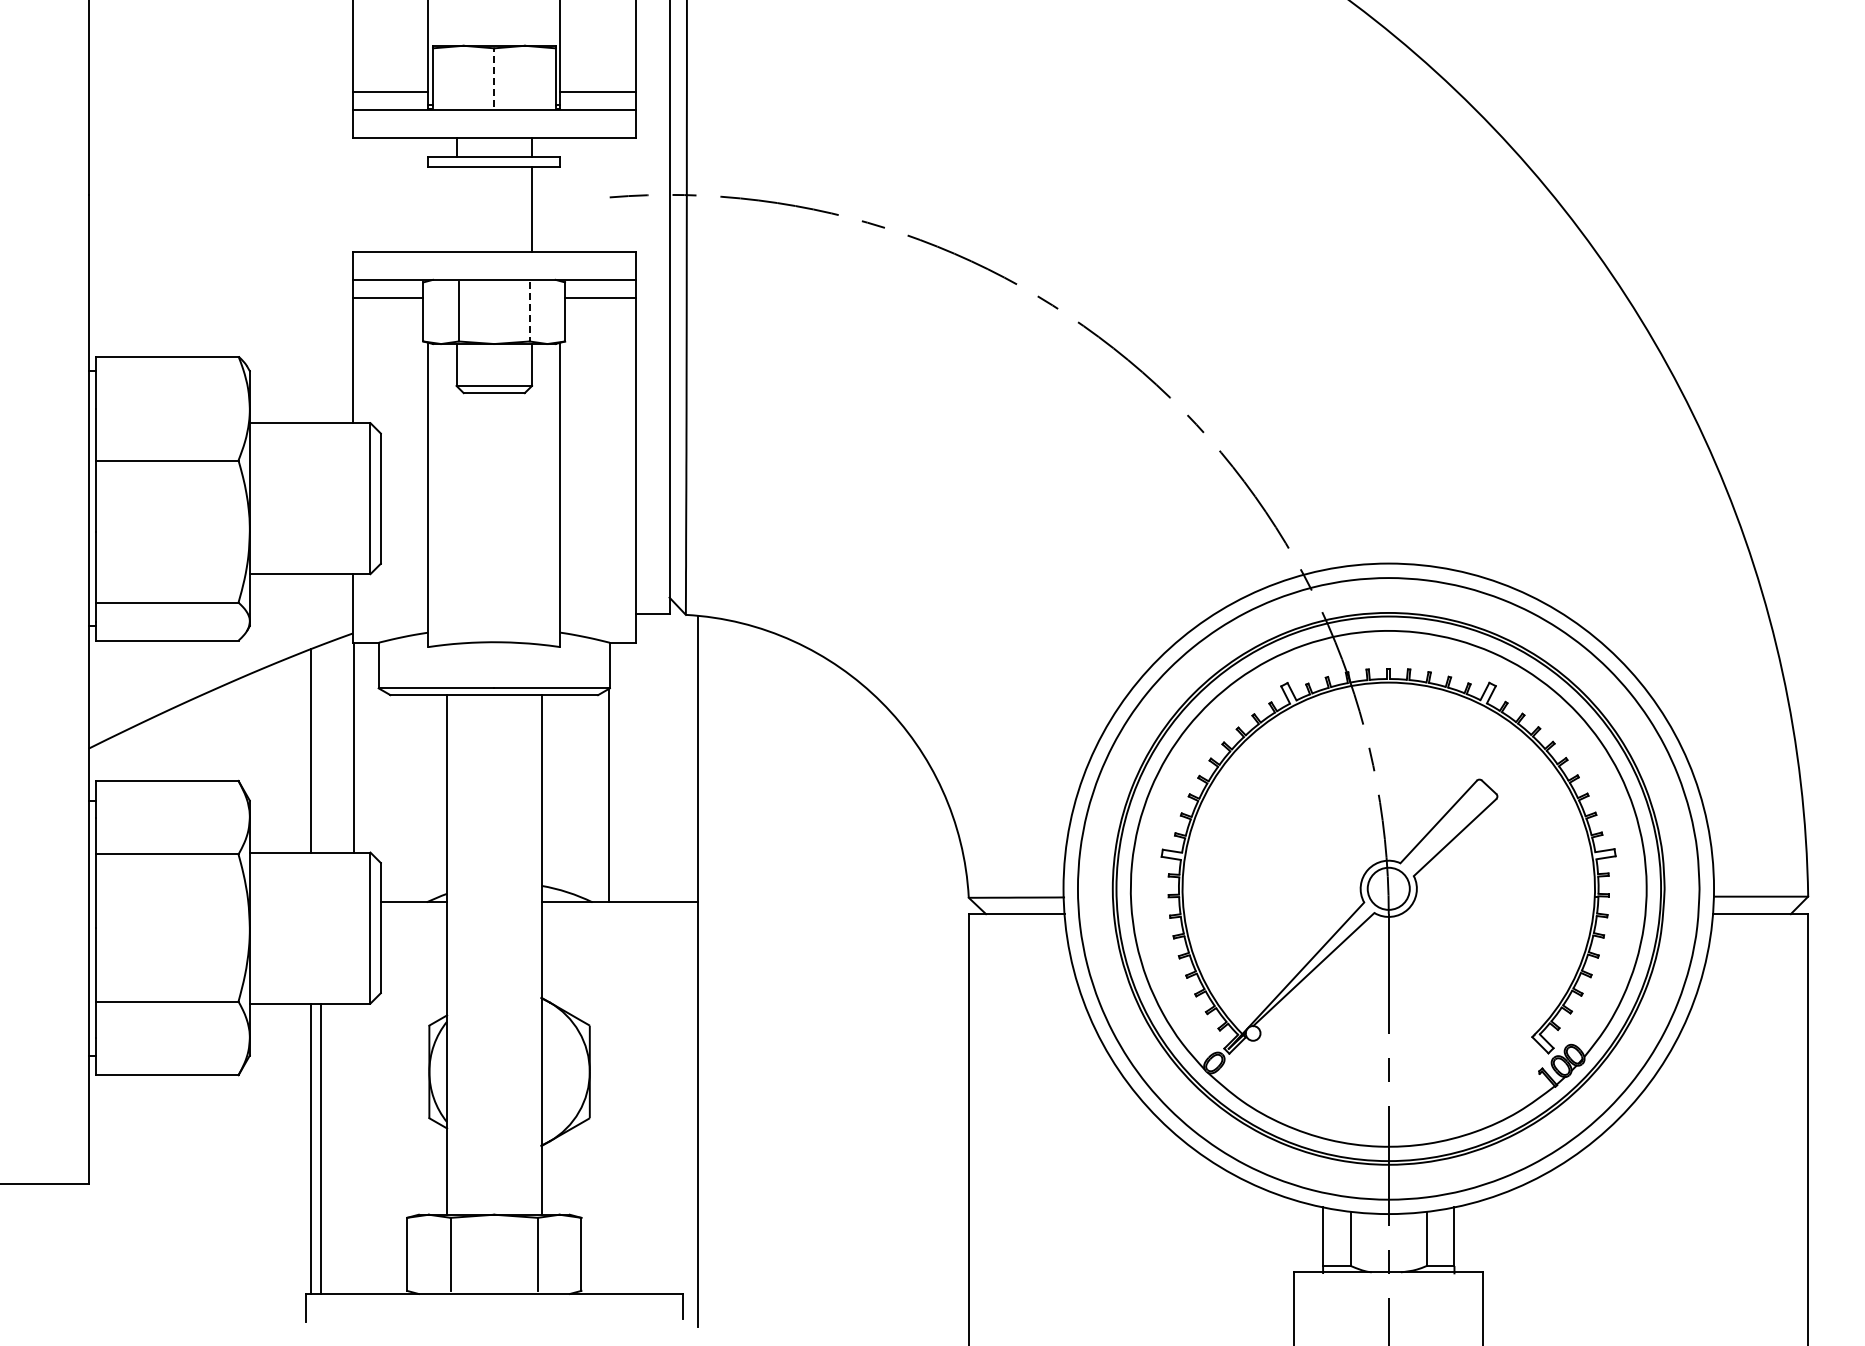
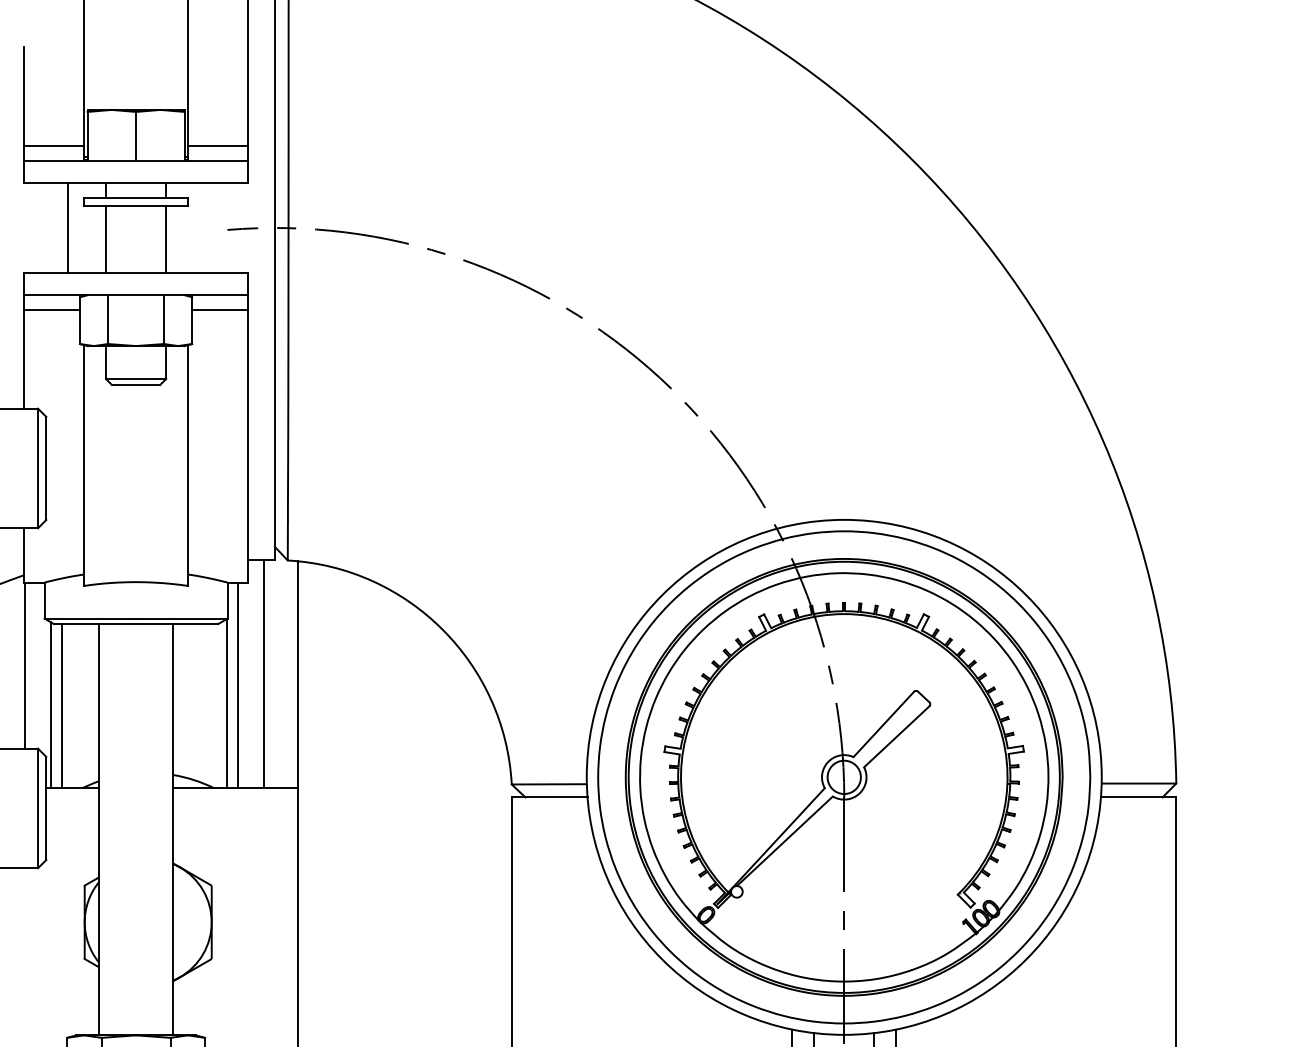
line: (494, 77) -> (136, 135), dashed -> solid
line: (408, 194) -> (68, 227), added
line: (456, 208) -> (106, 238), added
line: (529, 311) -> (163, 320), dashed -> solid
line: (655, 758) -> (263, 674), added
line: (622, 772) -> (237, 685), added
line: (386, 797) -> (50, 705), added
line: (401, 798) -> (62, 705), added

